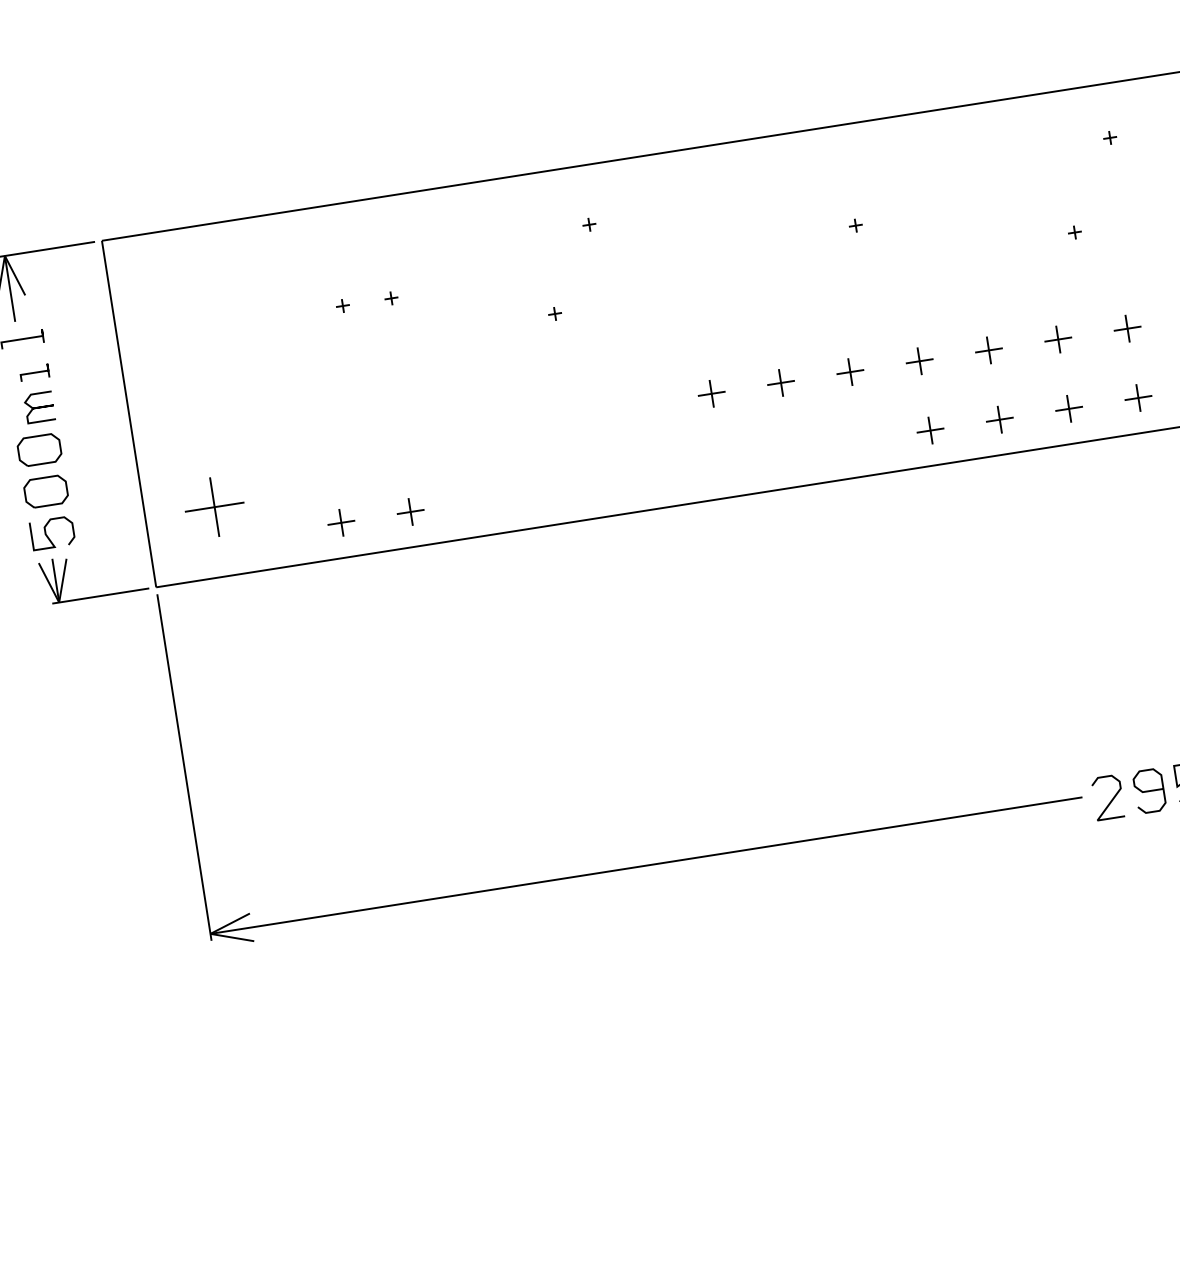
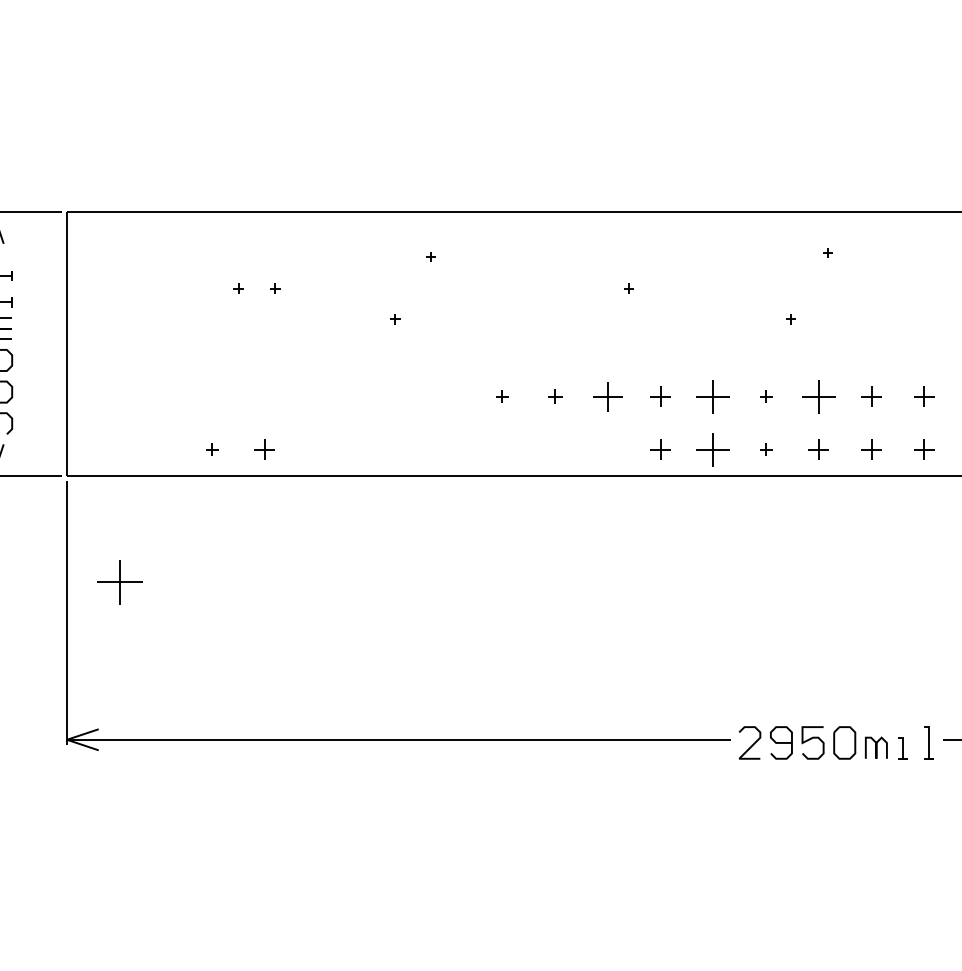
part: (1127, 328) -> (818, 396), size x1.6
part: (1058, 339) -> (766, 396), size x0.6
part: (989, 349) -> (713, 396), size x1.6
part: (849, 371) -> (607, 396), size x1.4
part: (781, 382) -> (555, 396), size x0.7
part: (711, 393) -> (502, 396), size x0.6
part: (1069, 408) -> (766, 449), size x0.6
part: (1000, 419) -> (713, 449), size x1.6
part: (214, 507) -> (119, 582), moved
part: (341, 522) -> (212, 449), size x0.6

